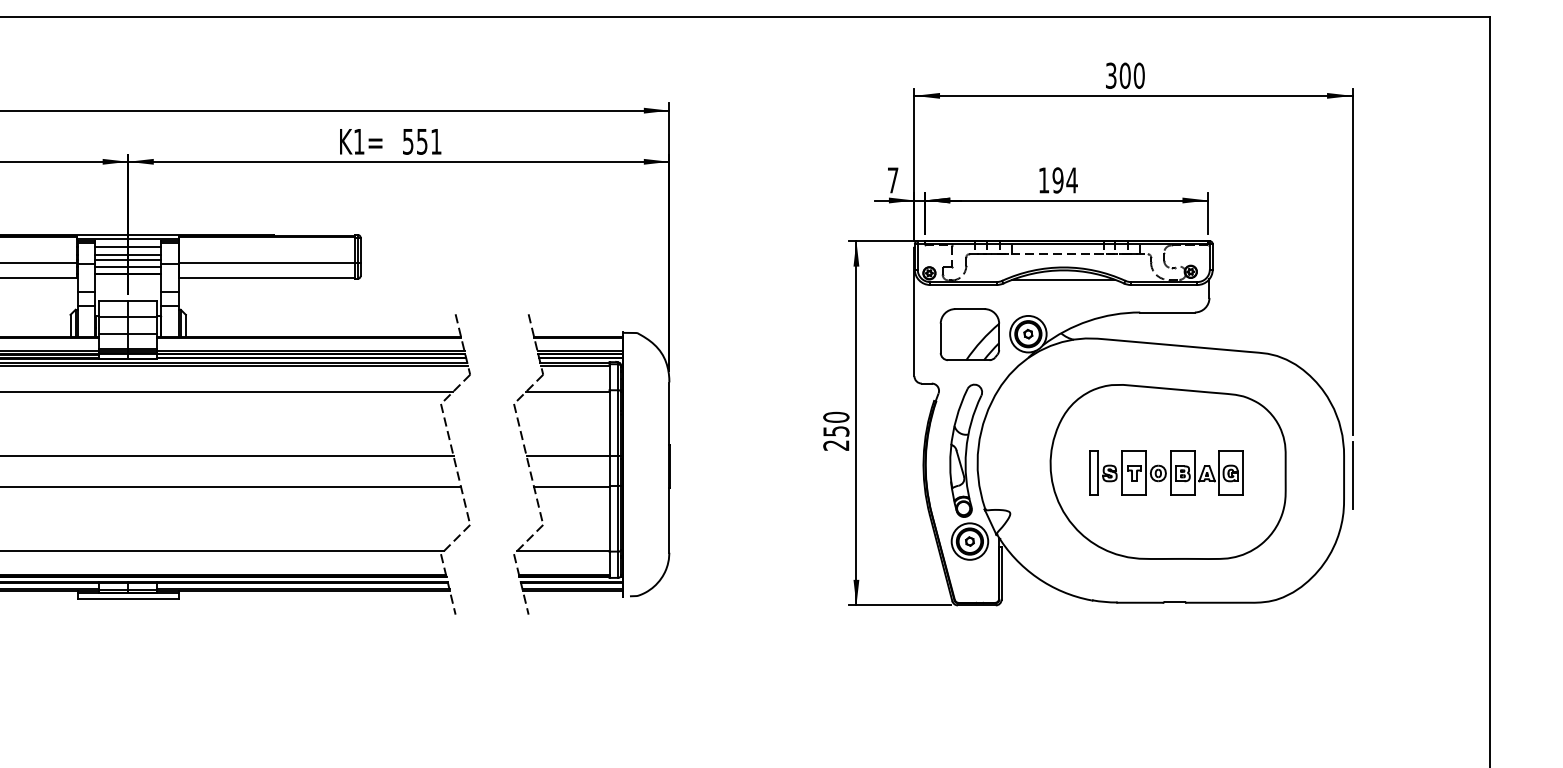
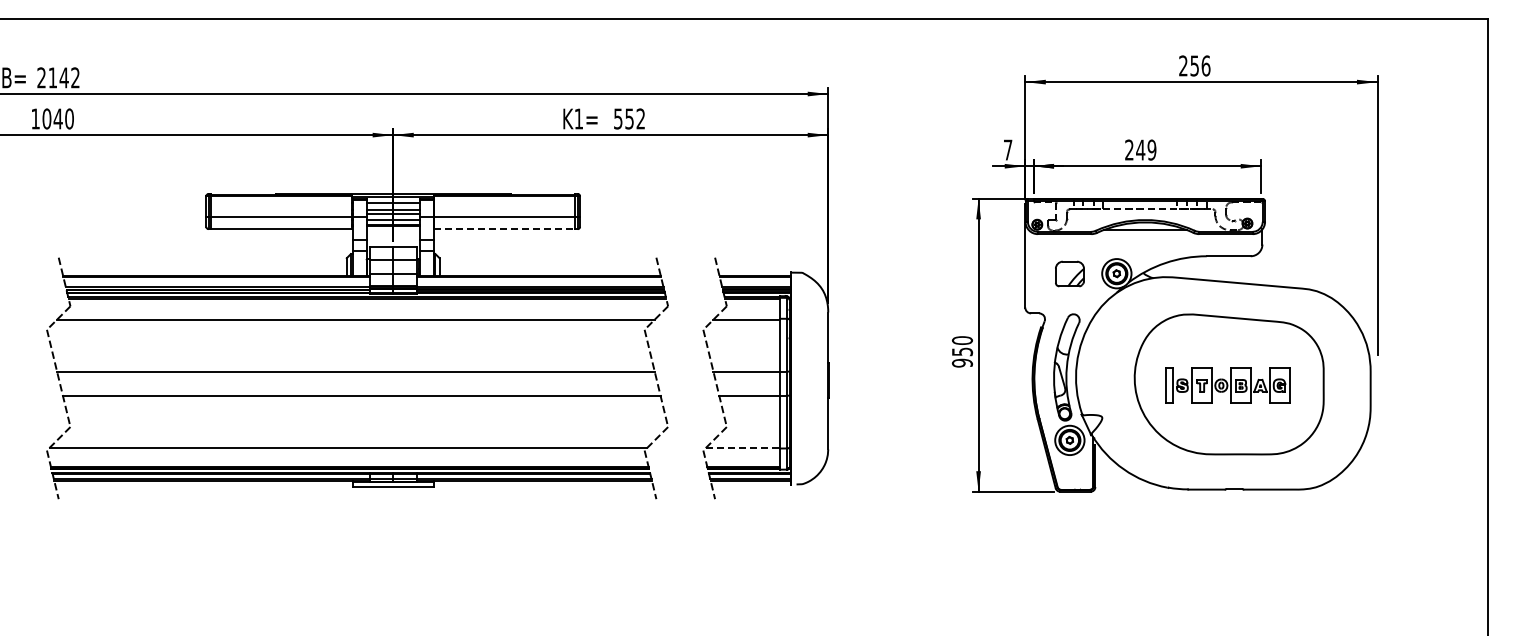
text: (1124, 75) -> (1194, 65), 300 -> 256
text: (435, 141) -> (640, 118), 551 -> 552
text: (1057, 179) -> (1140, 149), 194 -> 249
line: (267, 277) -> (505, 228), solid -> dashed
part: (969, 333) -> (1069, 273), size x0.6
text: (836, 444) -> (962, 362), 250 -> 950
line: (1352, 474) -> (1377, 386), removed
line: (563, 550) -> (743, 447), solid -> dashed

